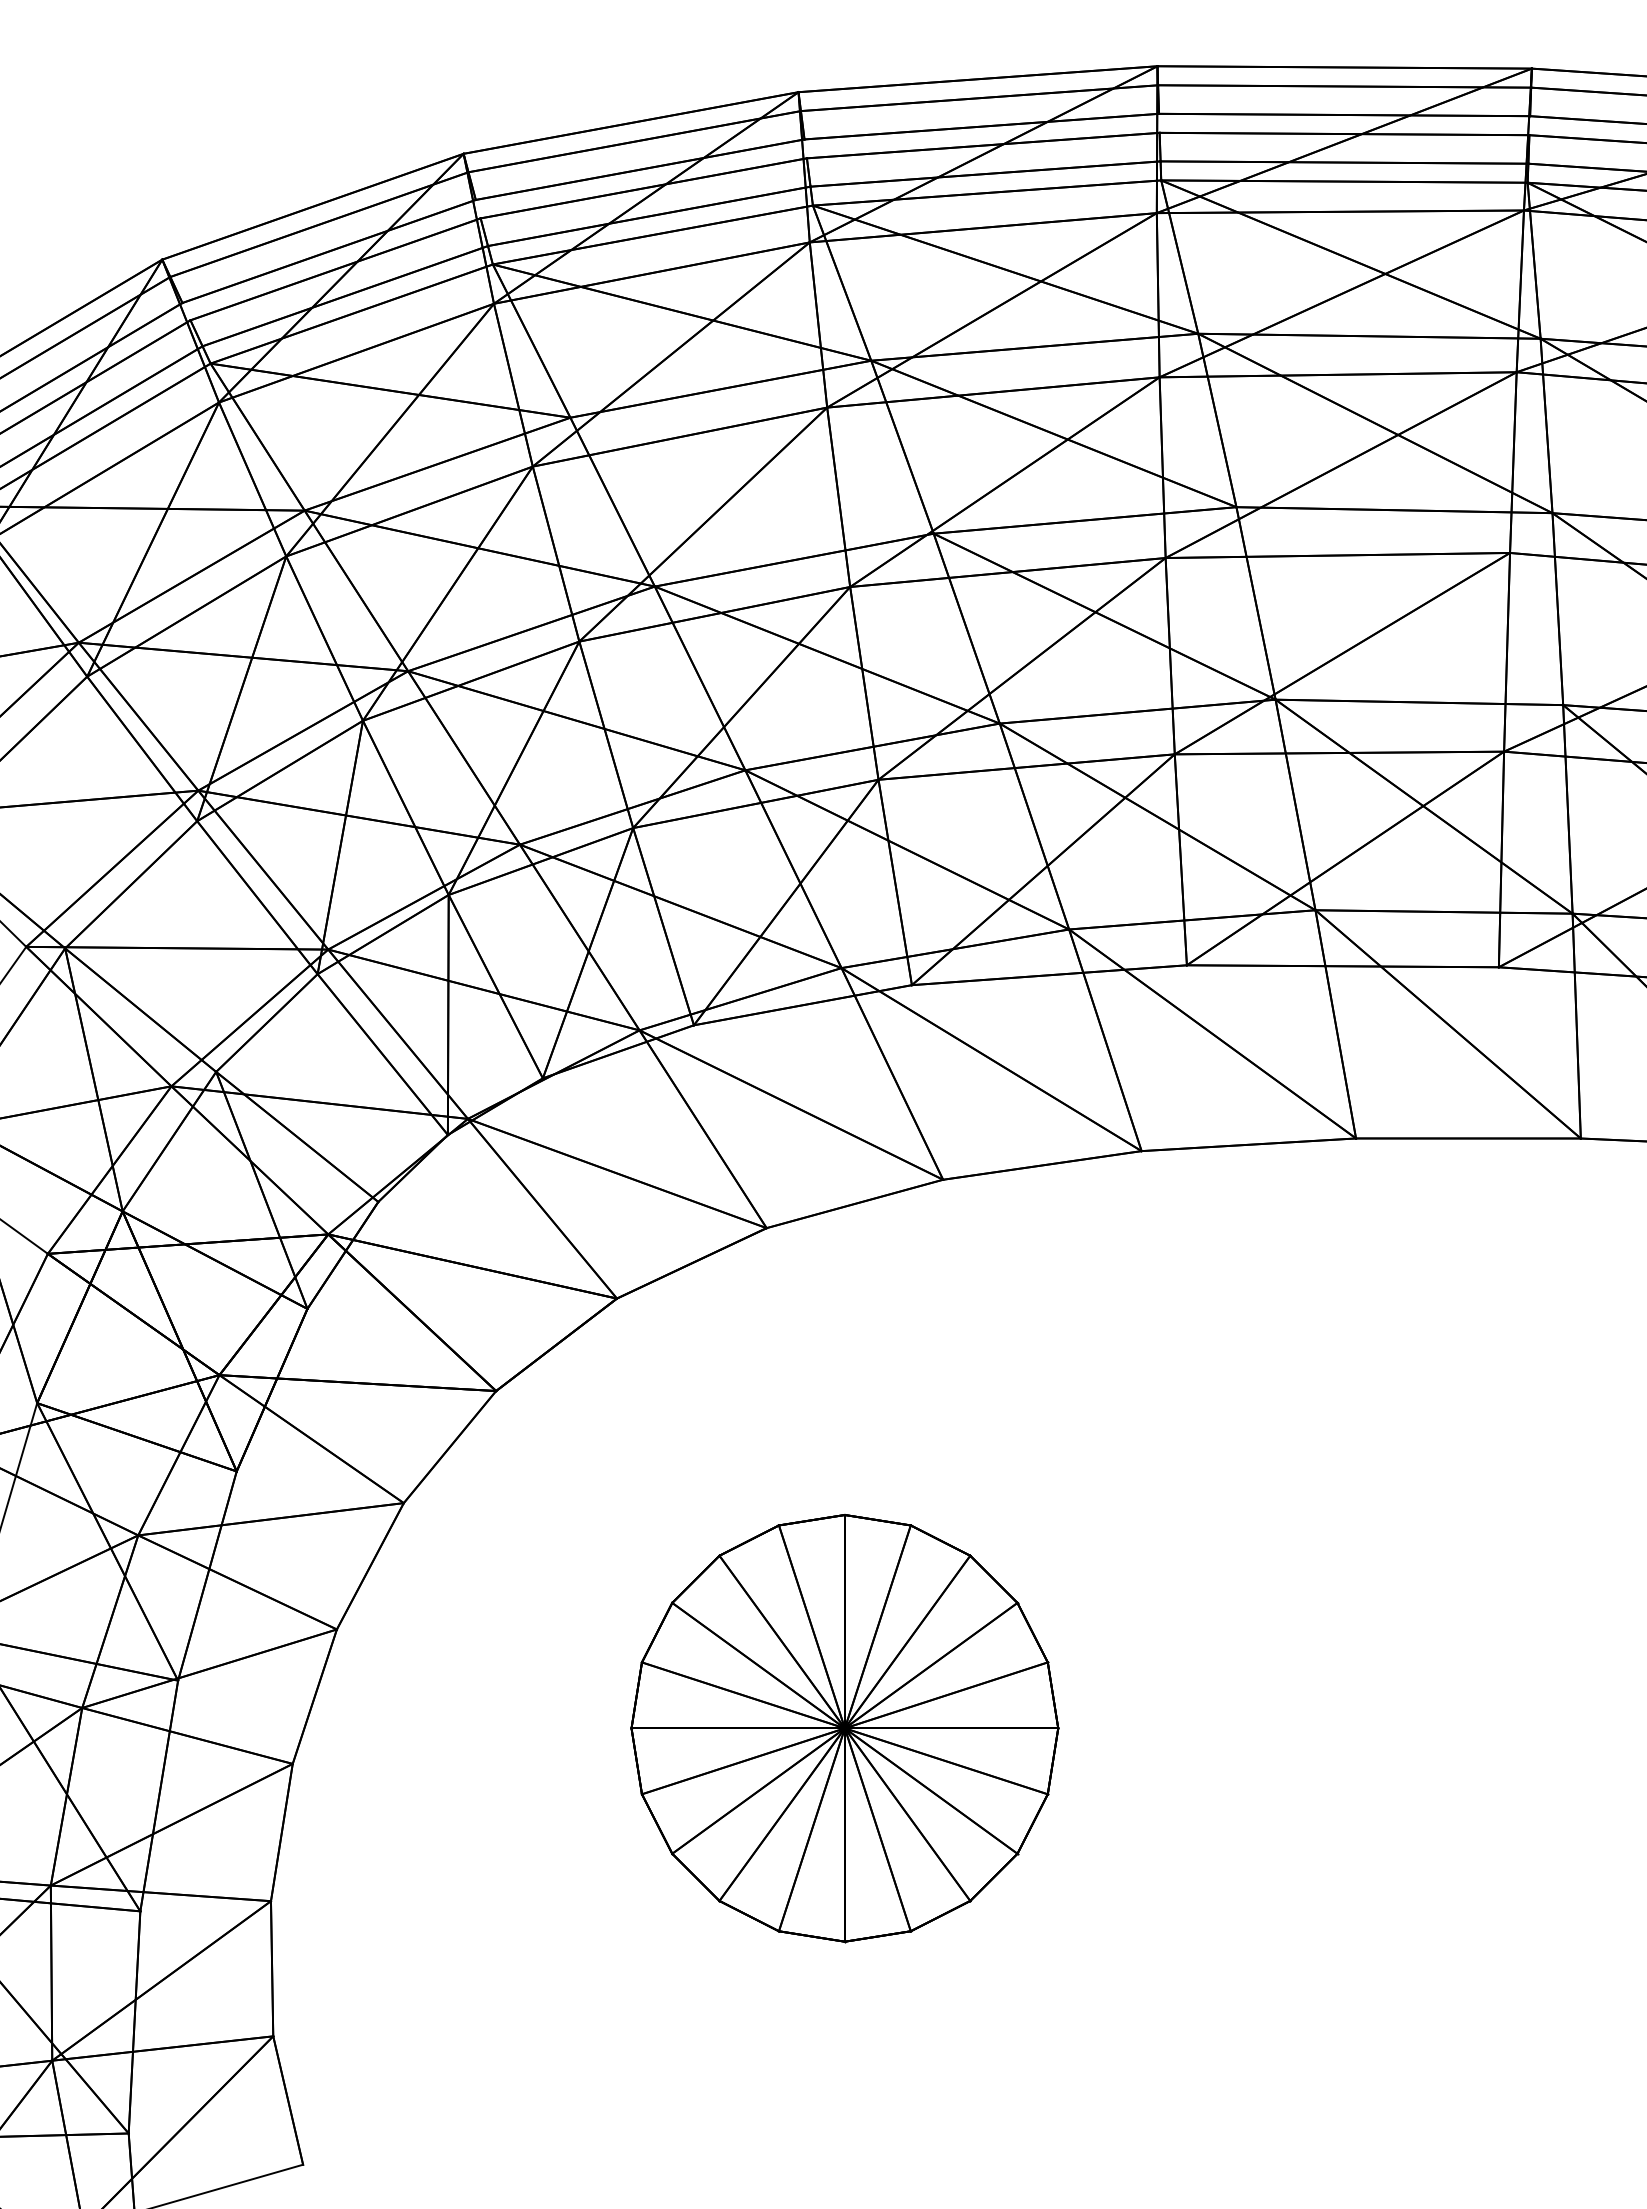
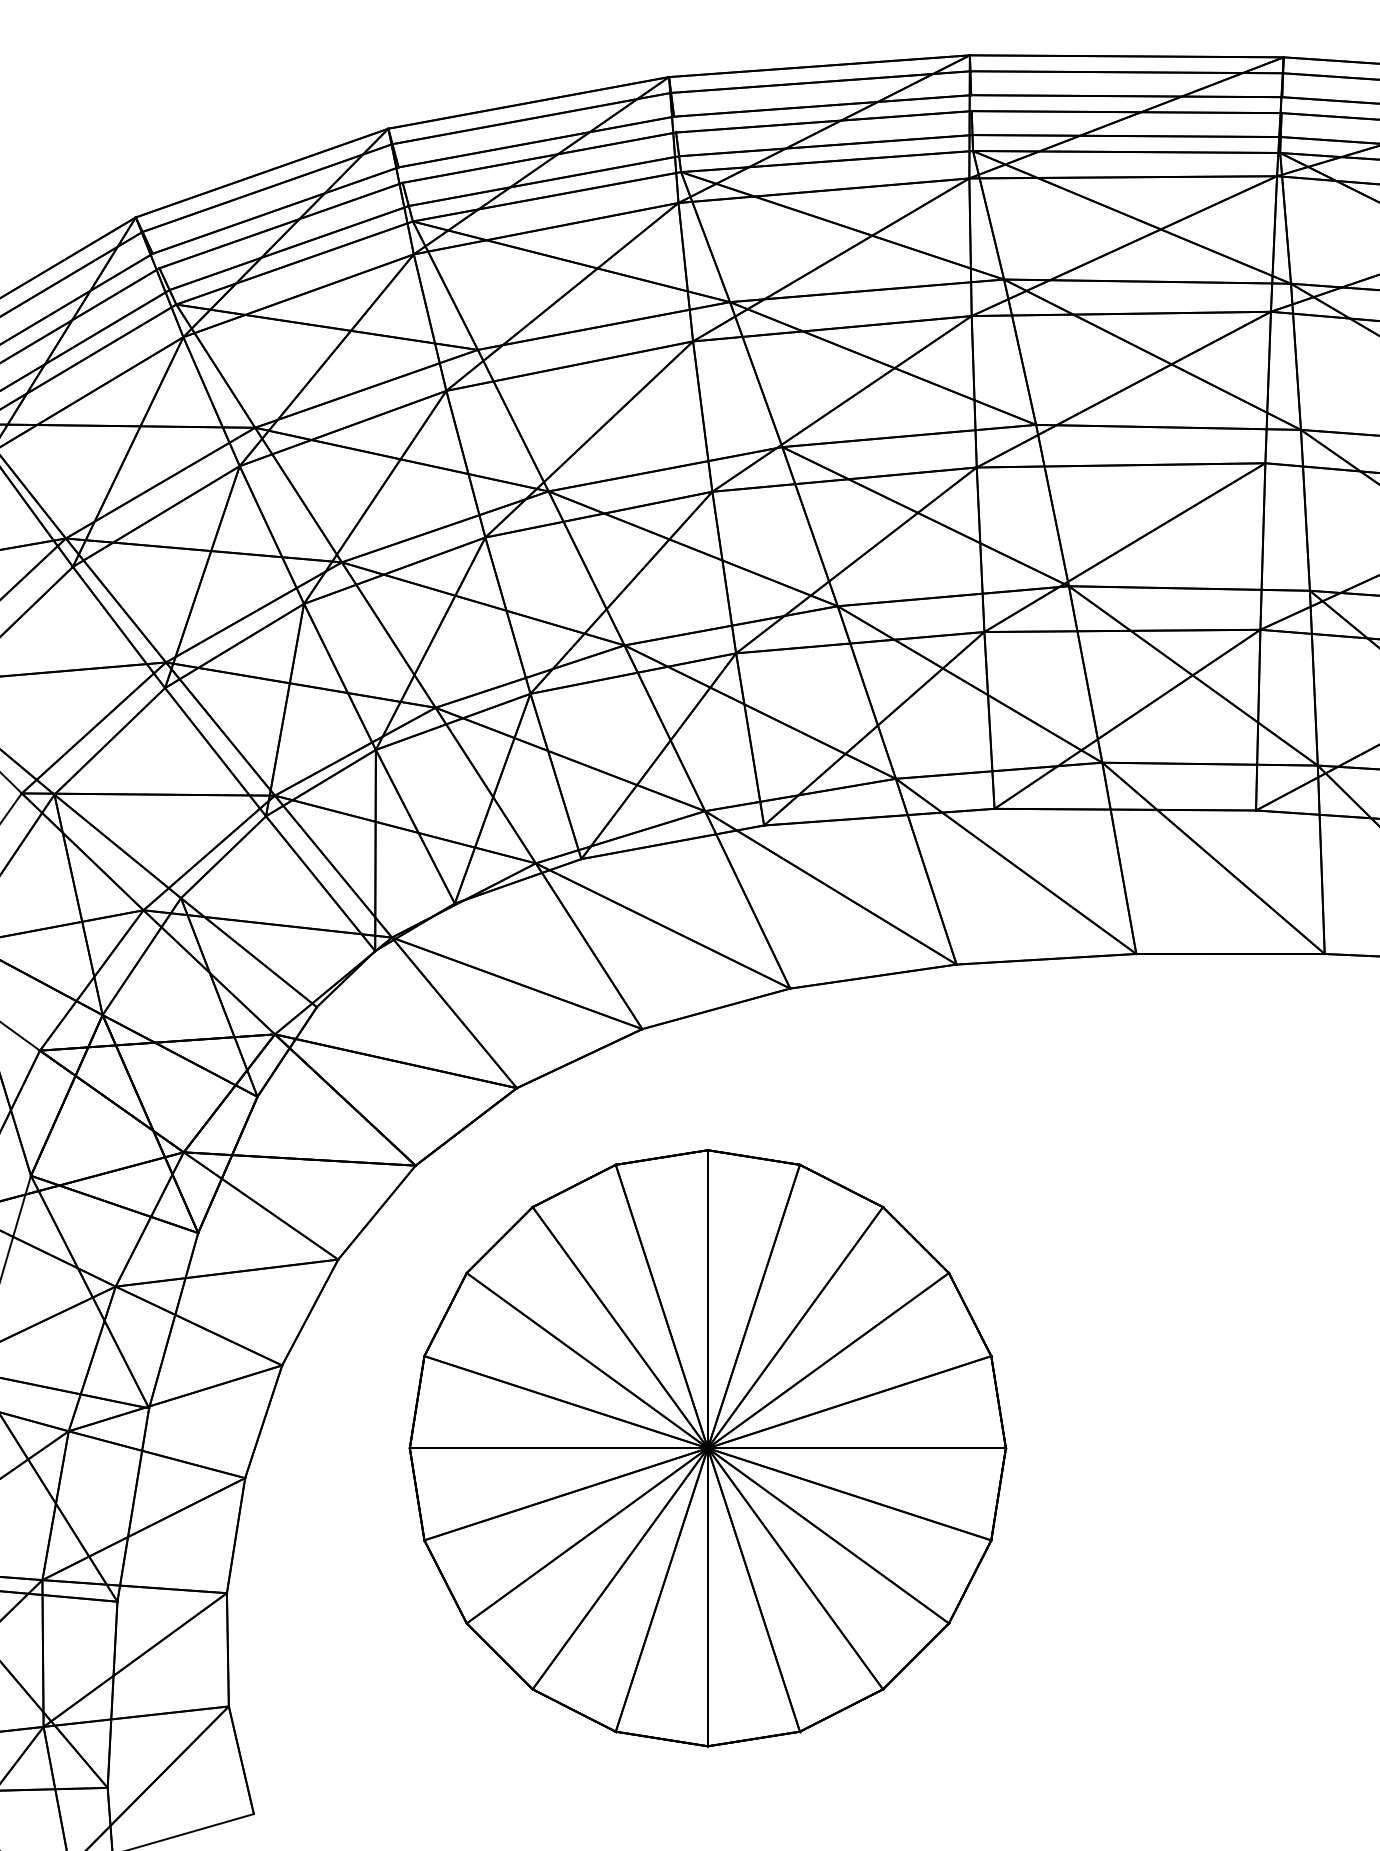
part: (844, 1728) -> (707, 1448), size x1.67

